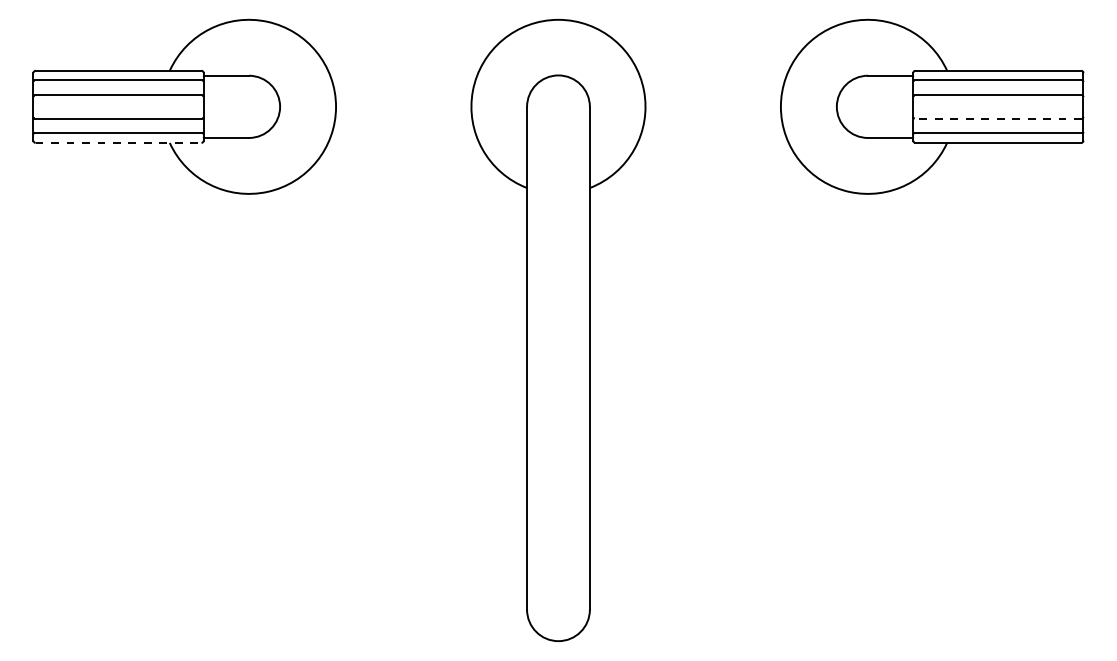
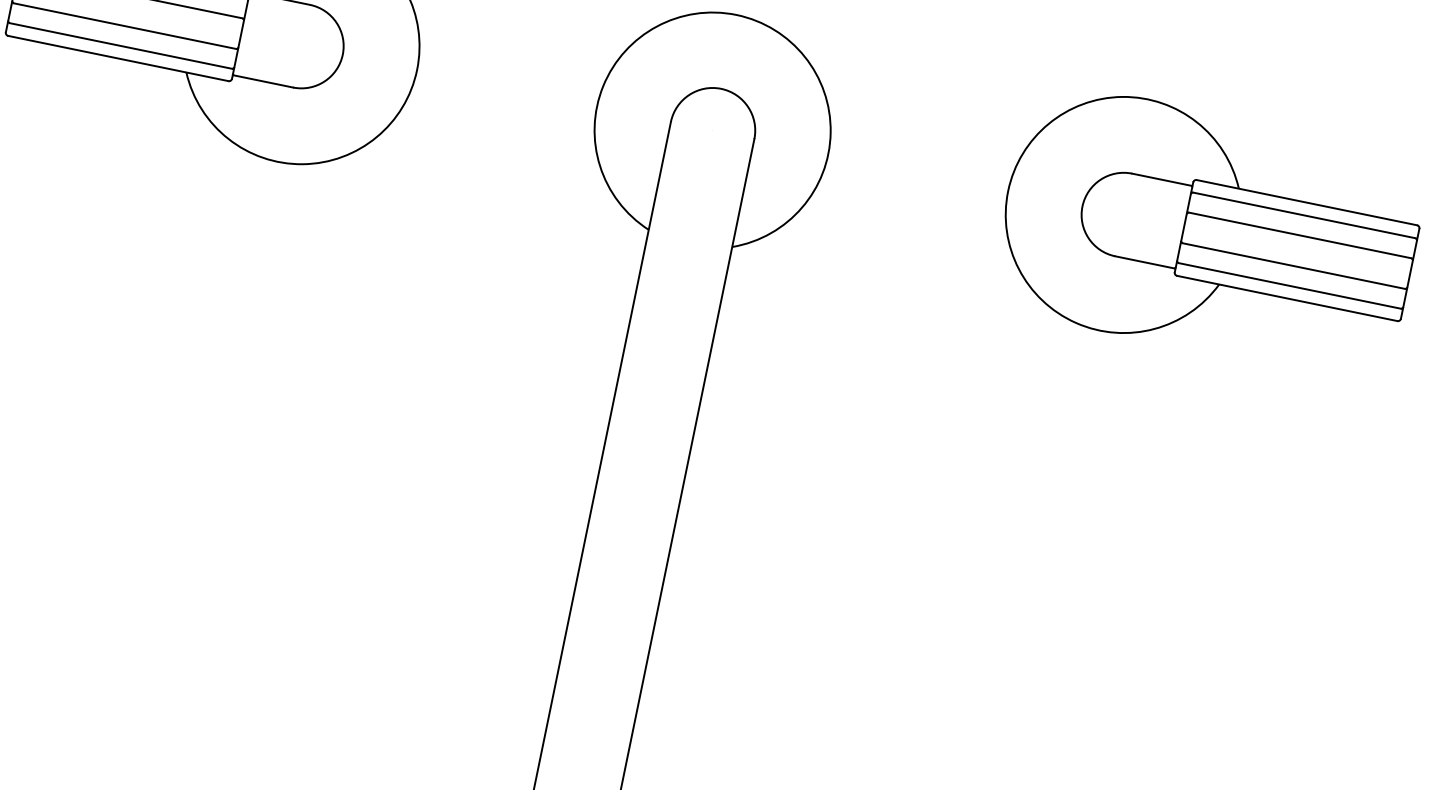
line: (998, 118) -> (1294, 266), dashed -> solid
line: (118, 142) -> (118, 57), dashed -> solid

